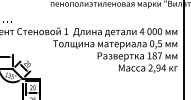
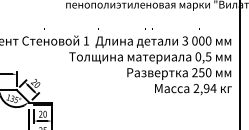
text: (142, 31) -> (185, 40), 4 -> 3
text: (154, 55) -> (201, 72), 187 -> 250

